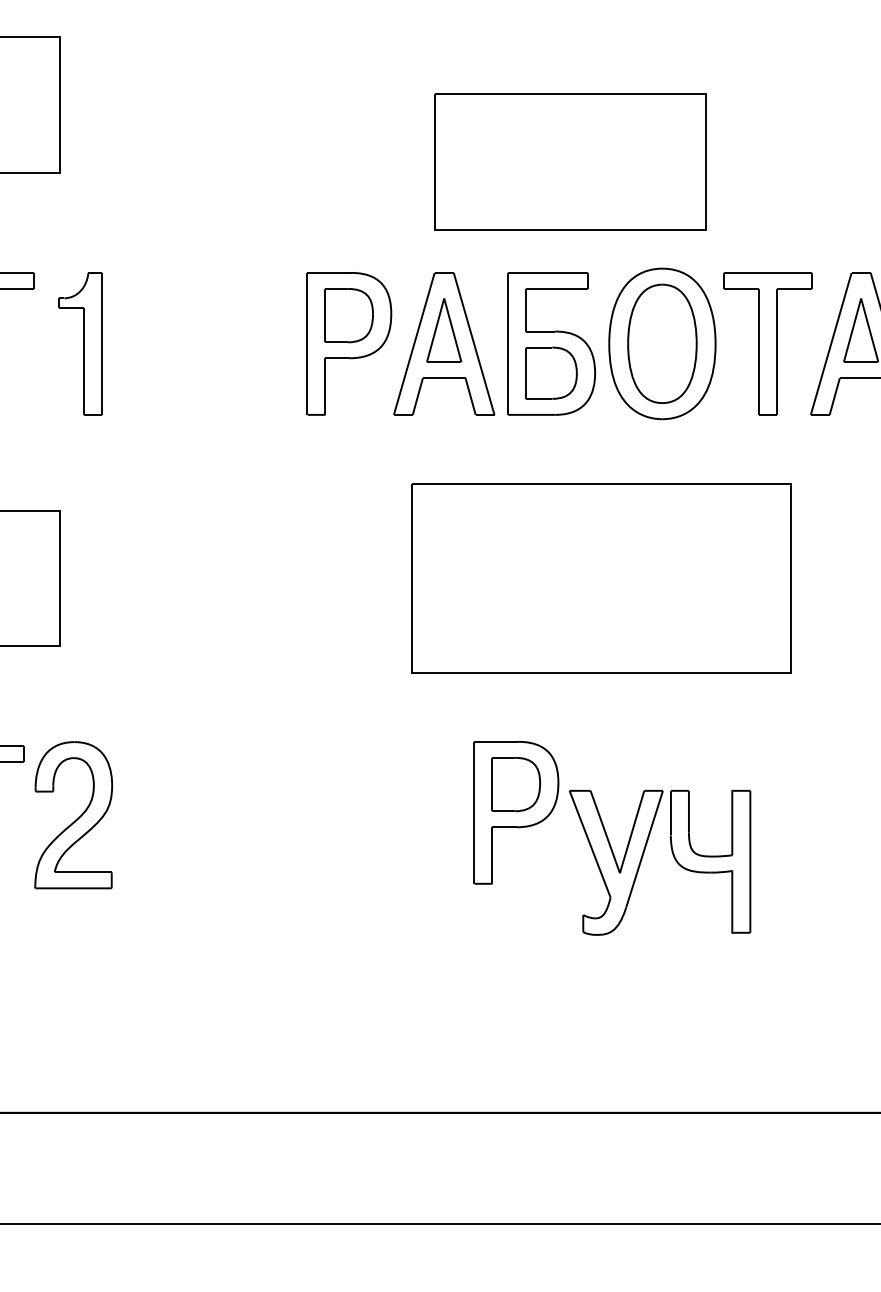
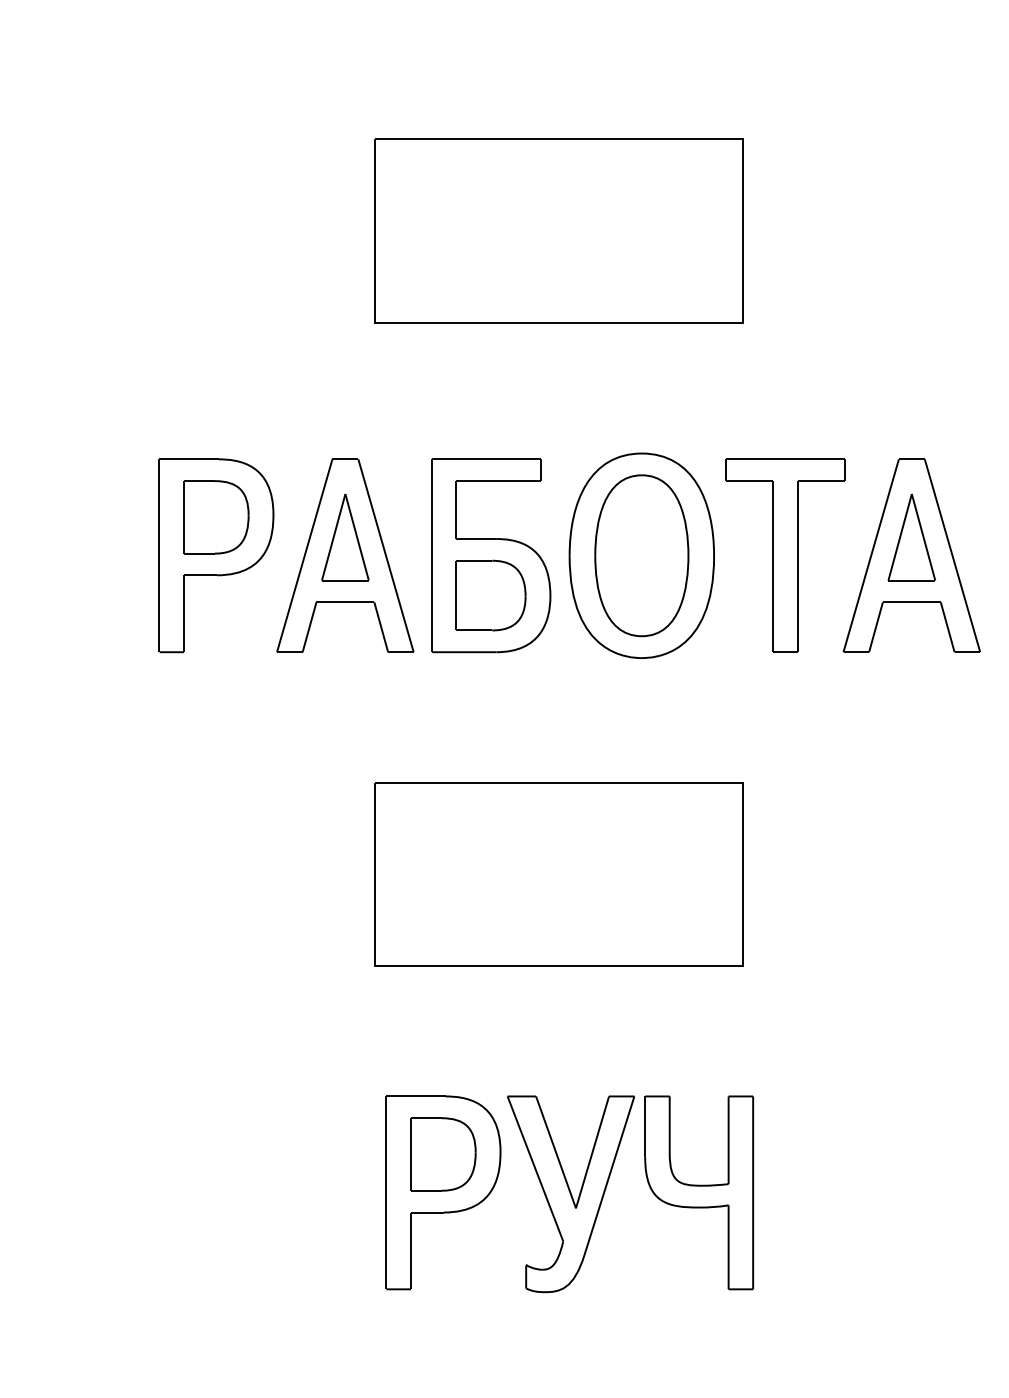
part: (570, 161) -> (559, 230), moved
part: (601, 578) -> (559, 874), size x0.71
part: (672, 855) -> (647, 1184), moved

